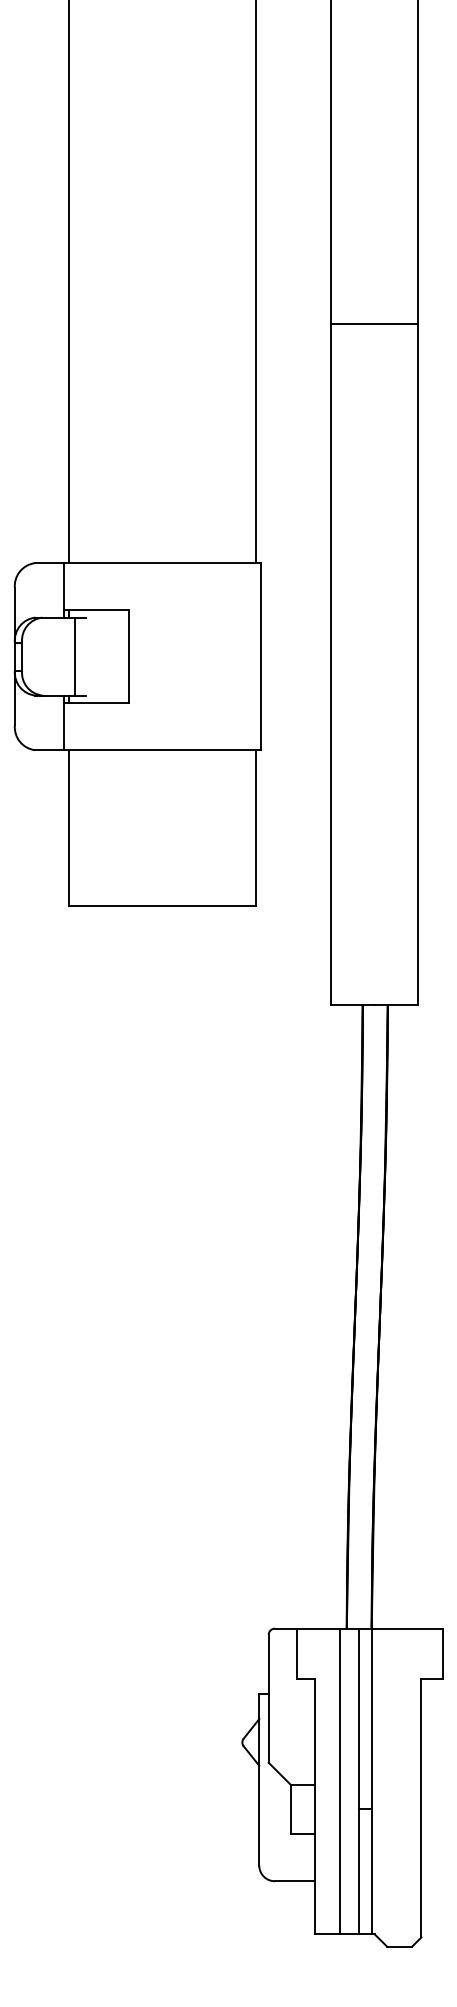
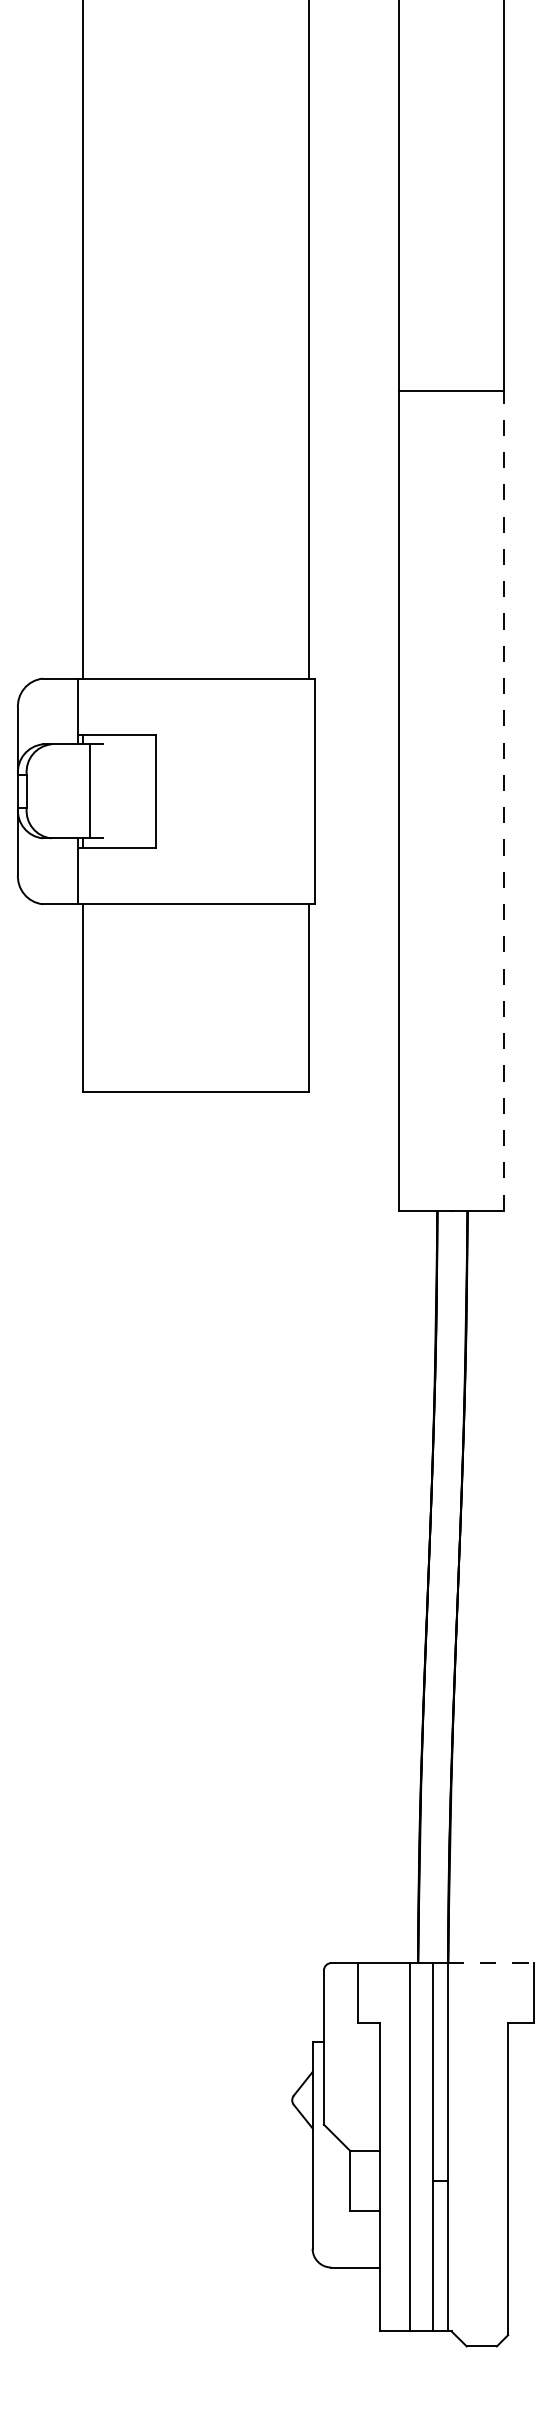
line: (418, 664) -> (504, 800), solid -> dashed
line: (407, 1629) -> (491, 1963), solid -> dashed

